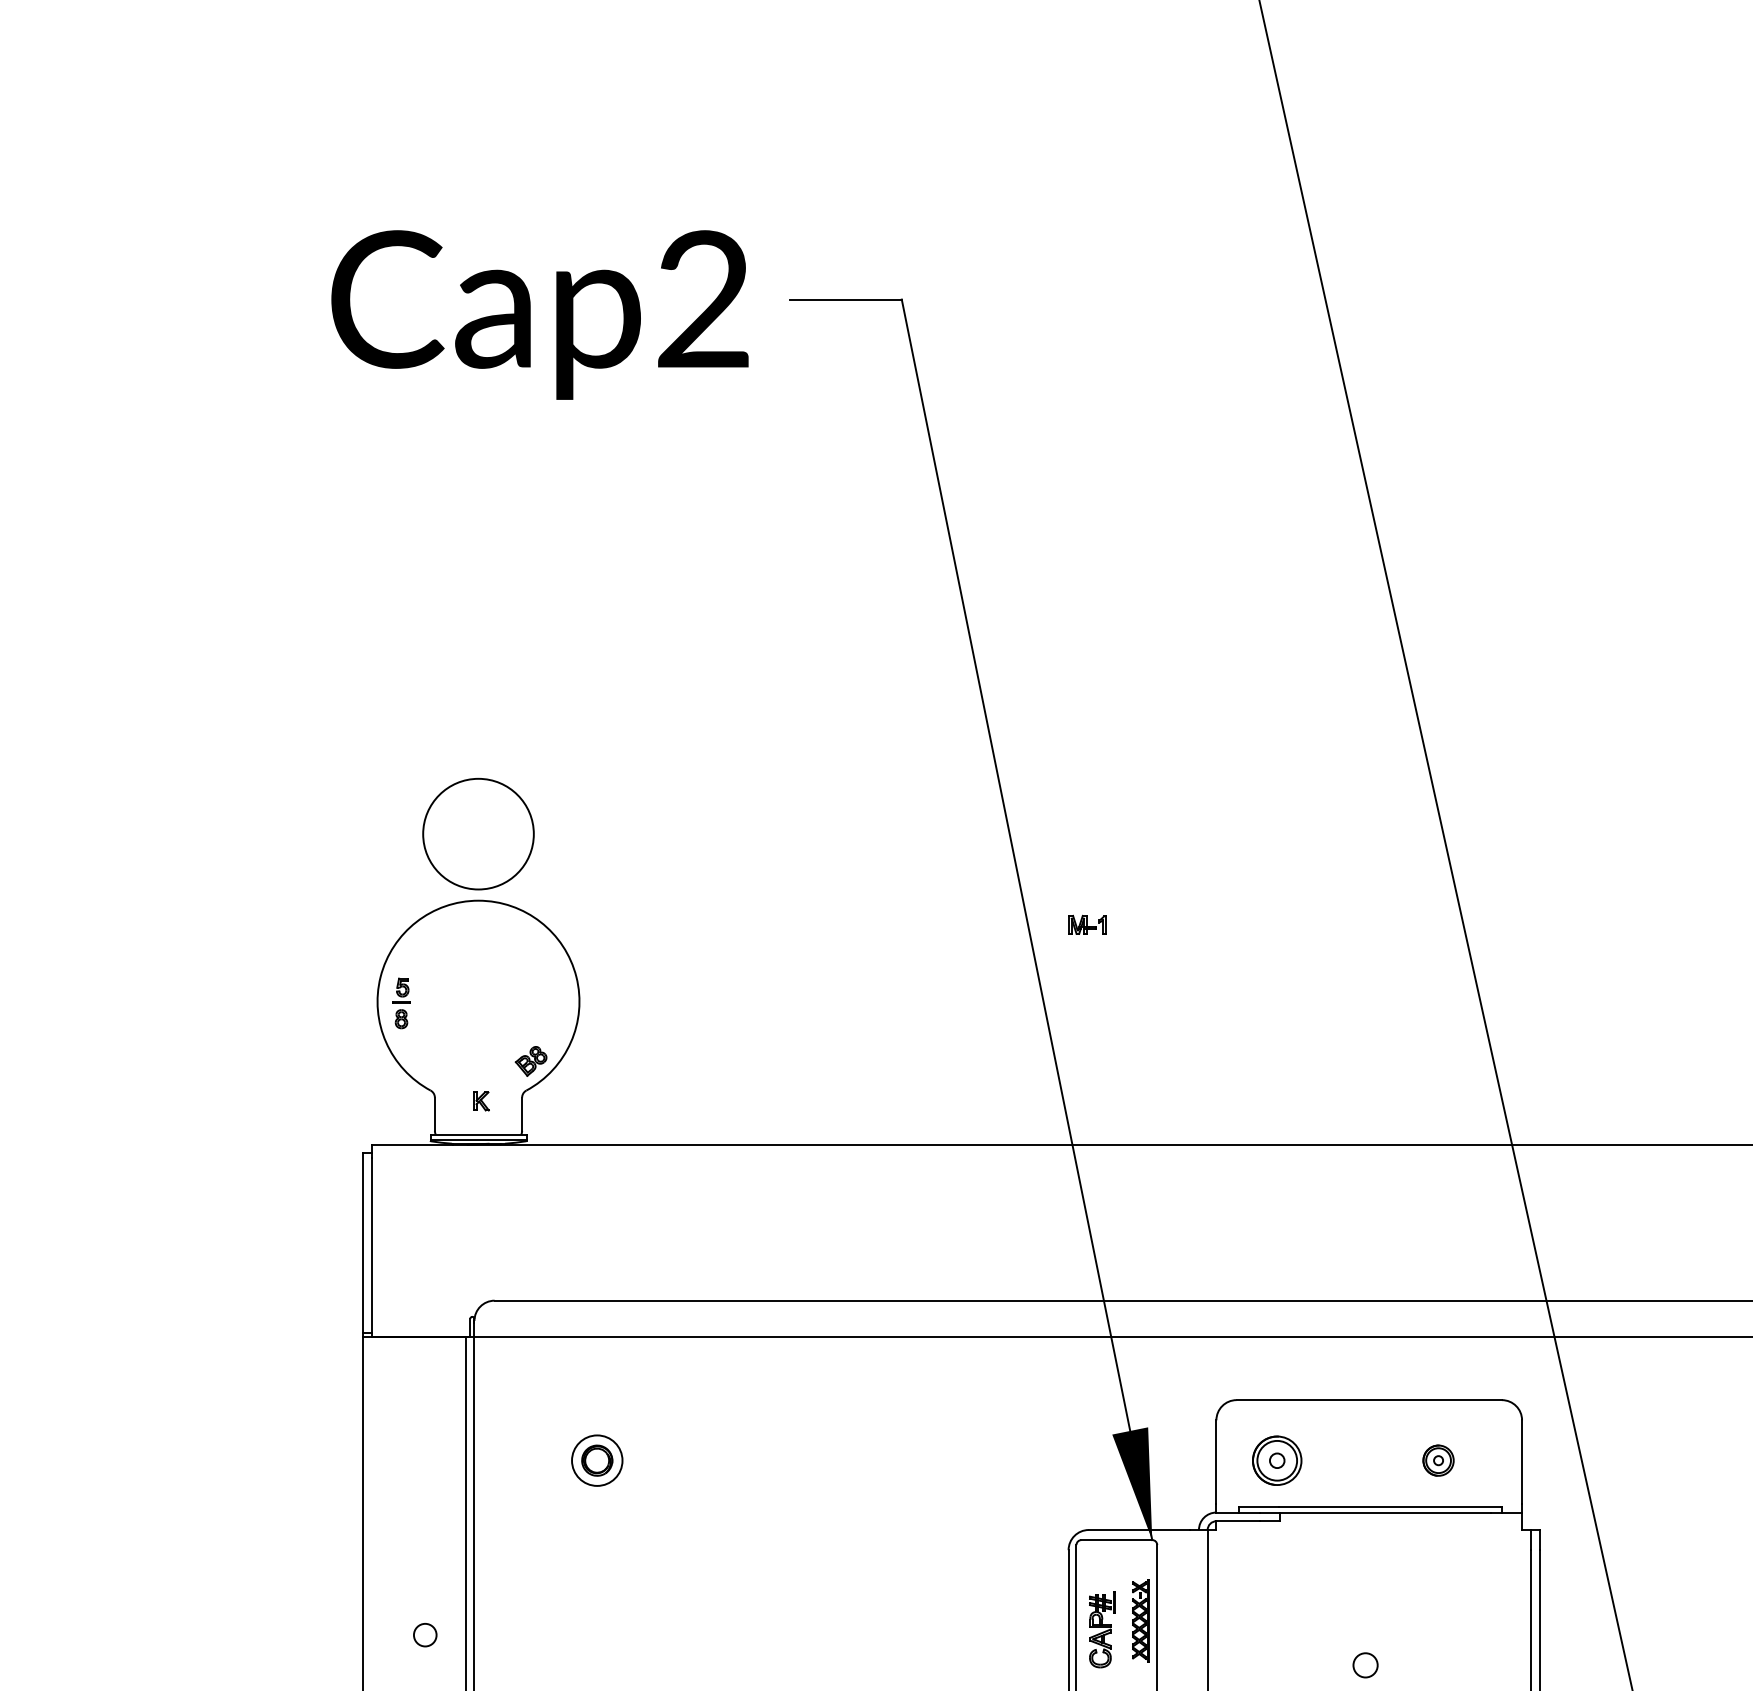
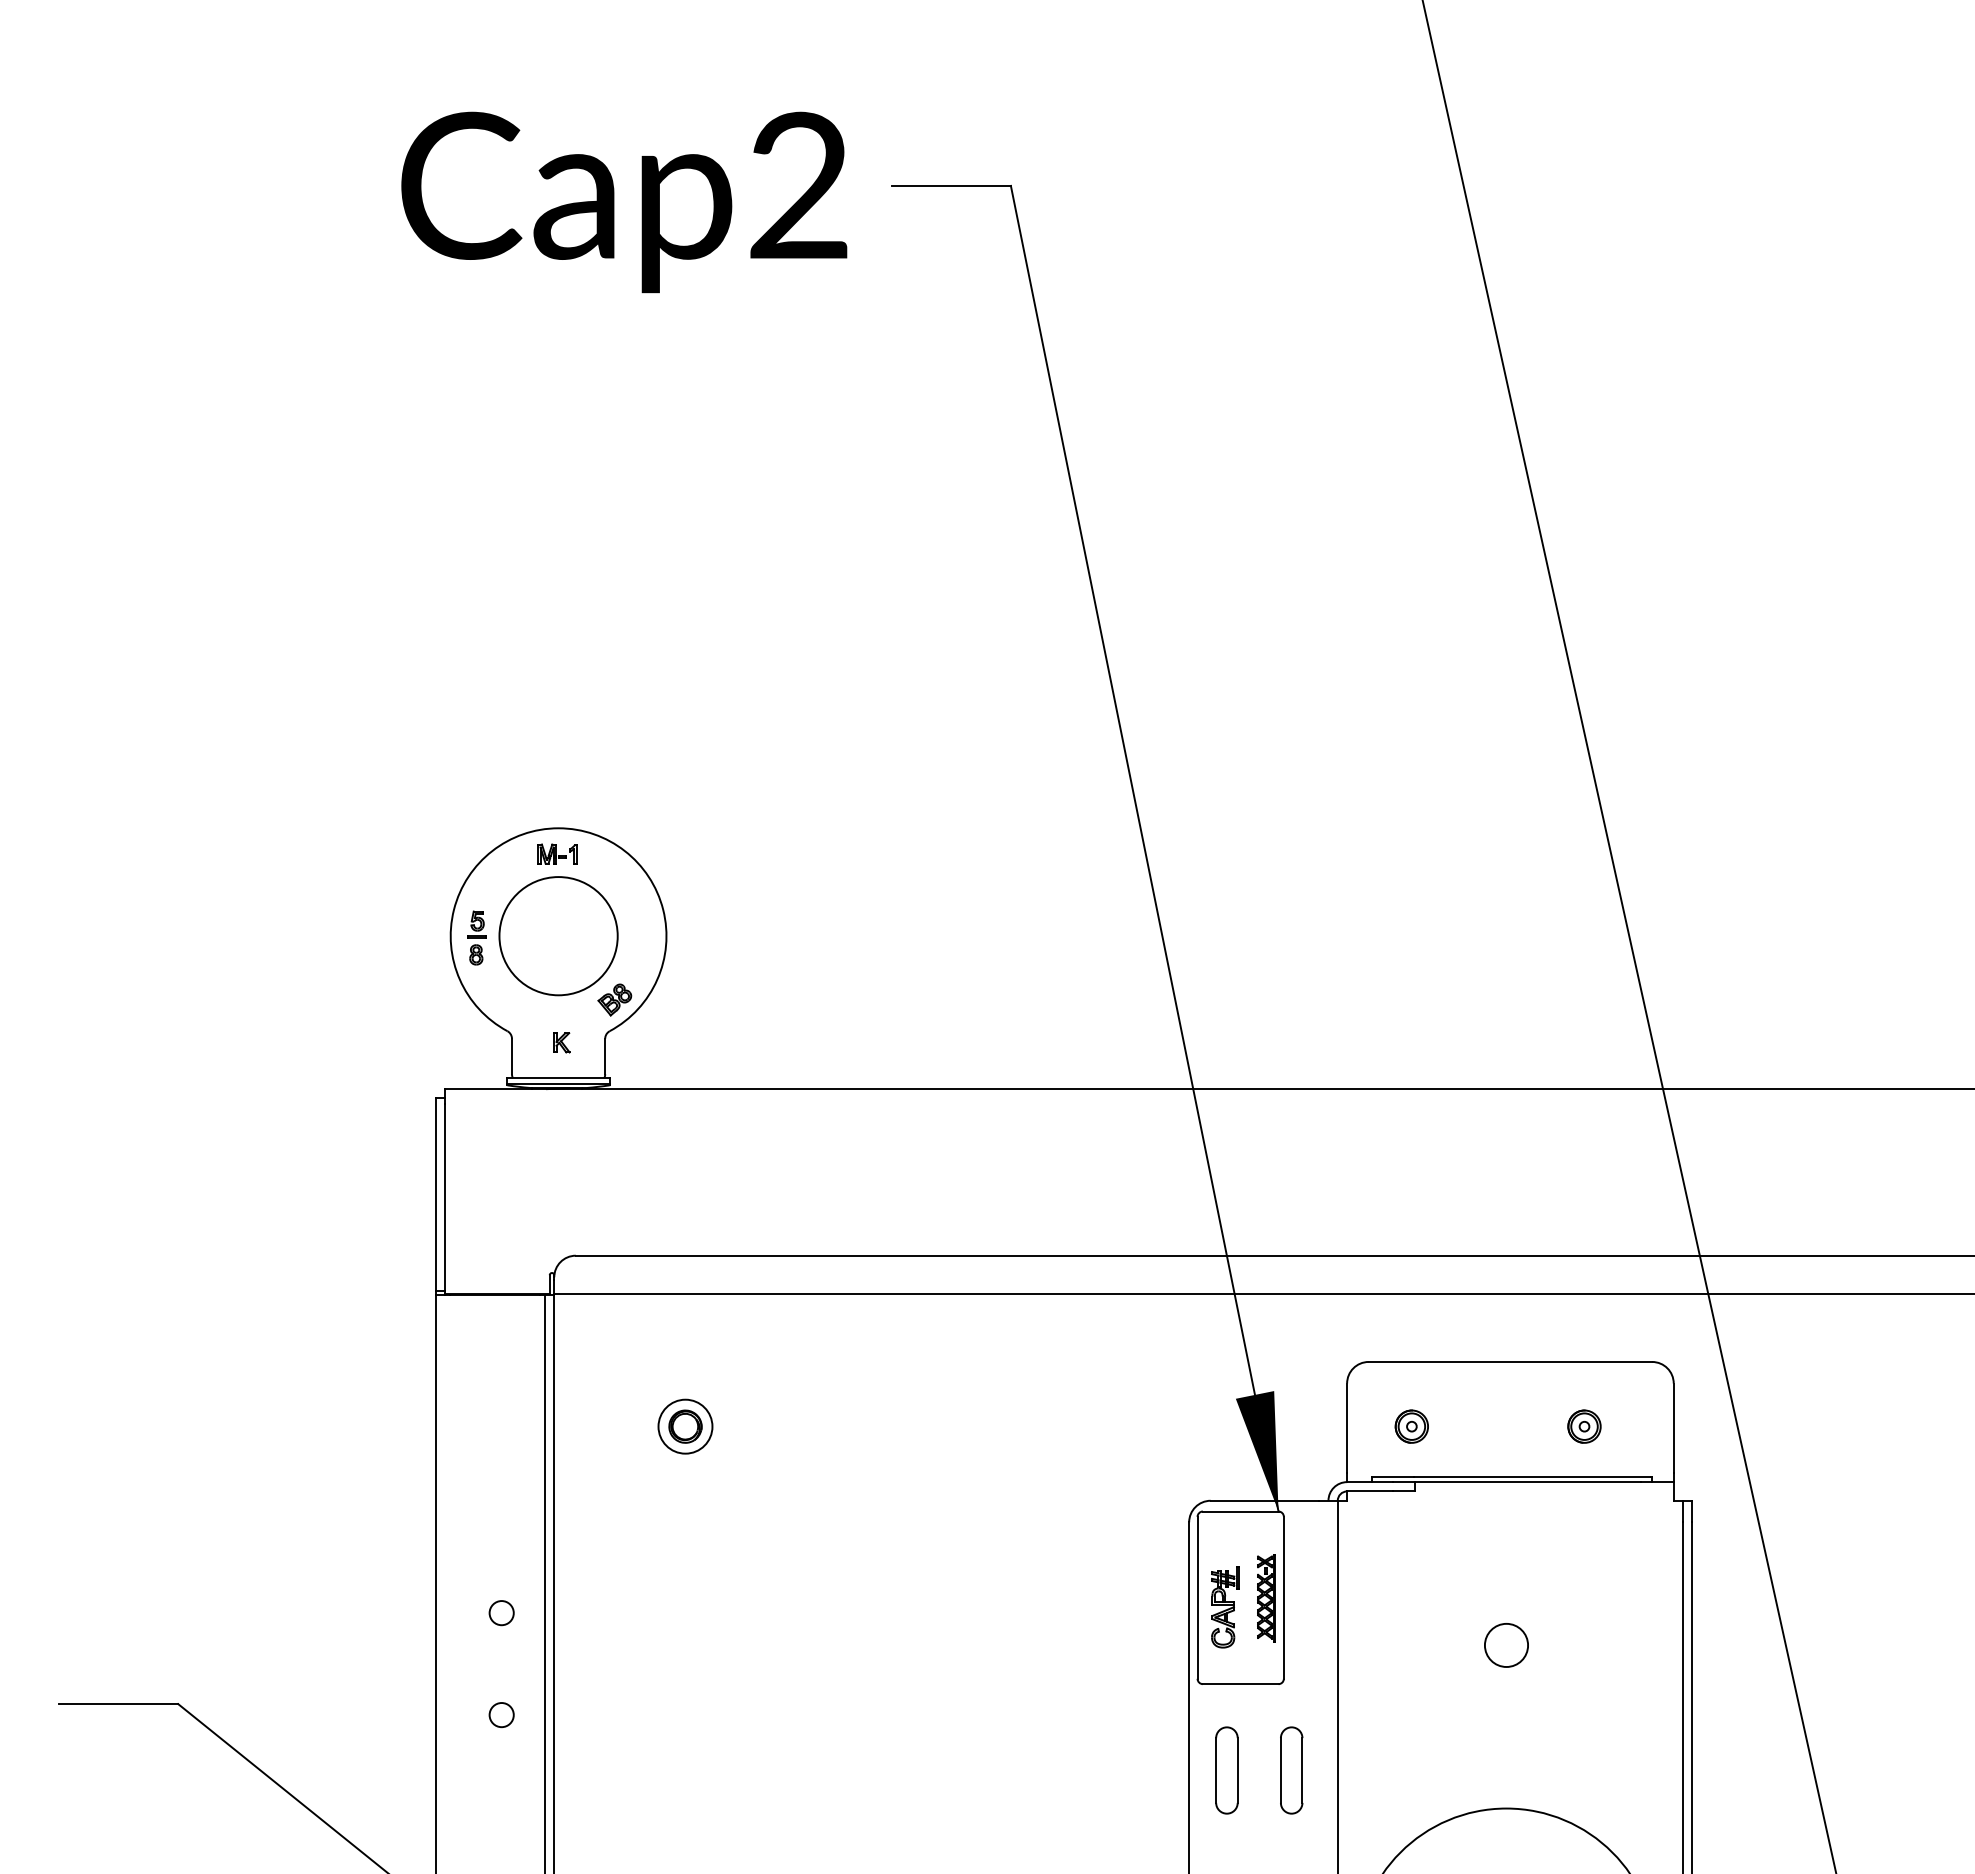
circle: (478, 834) -> (558, 936), moved
part: (1087, 924) -> (557, 853), moved
part: (1276, 1460) -> (1411, 1426), size x0.62
circle: (1365, 1664) -> (1506, 1644), size x1.67

